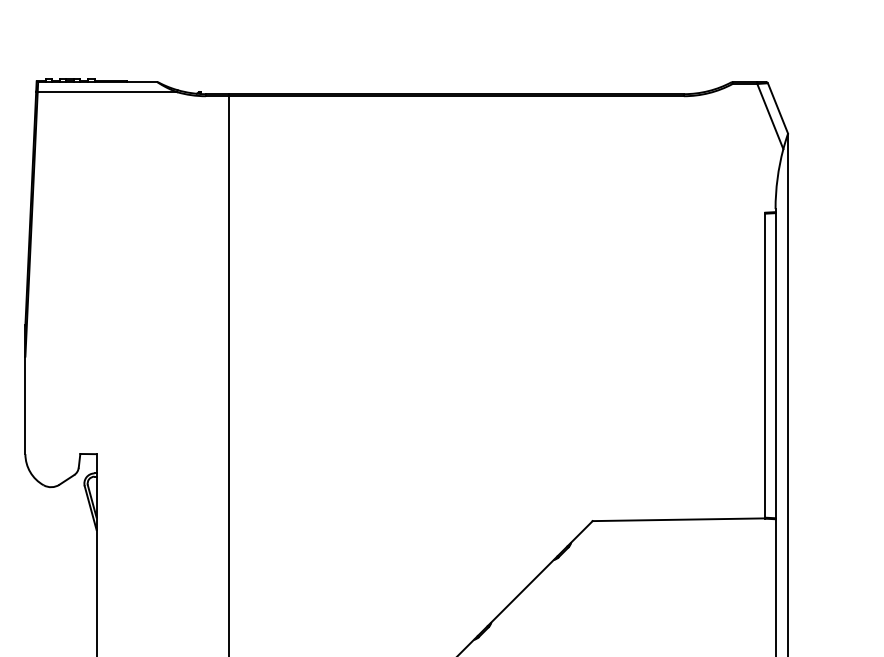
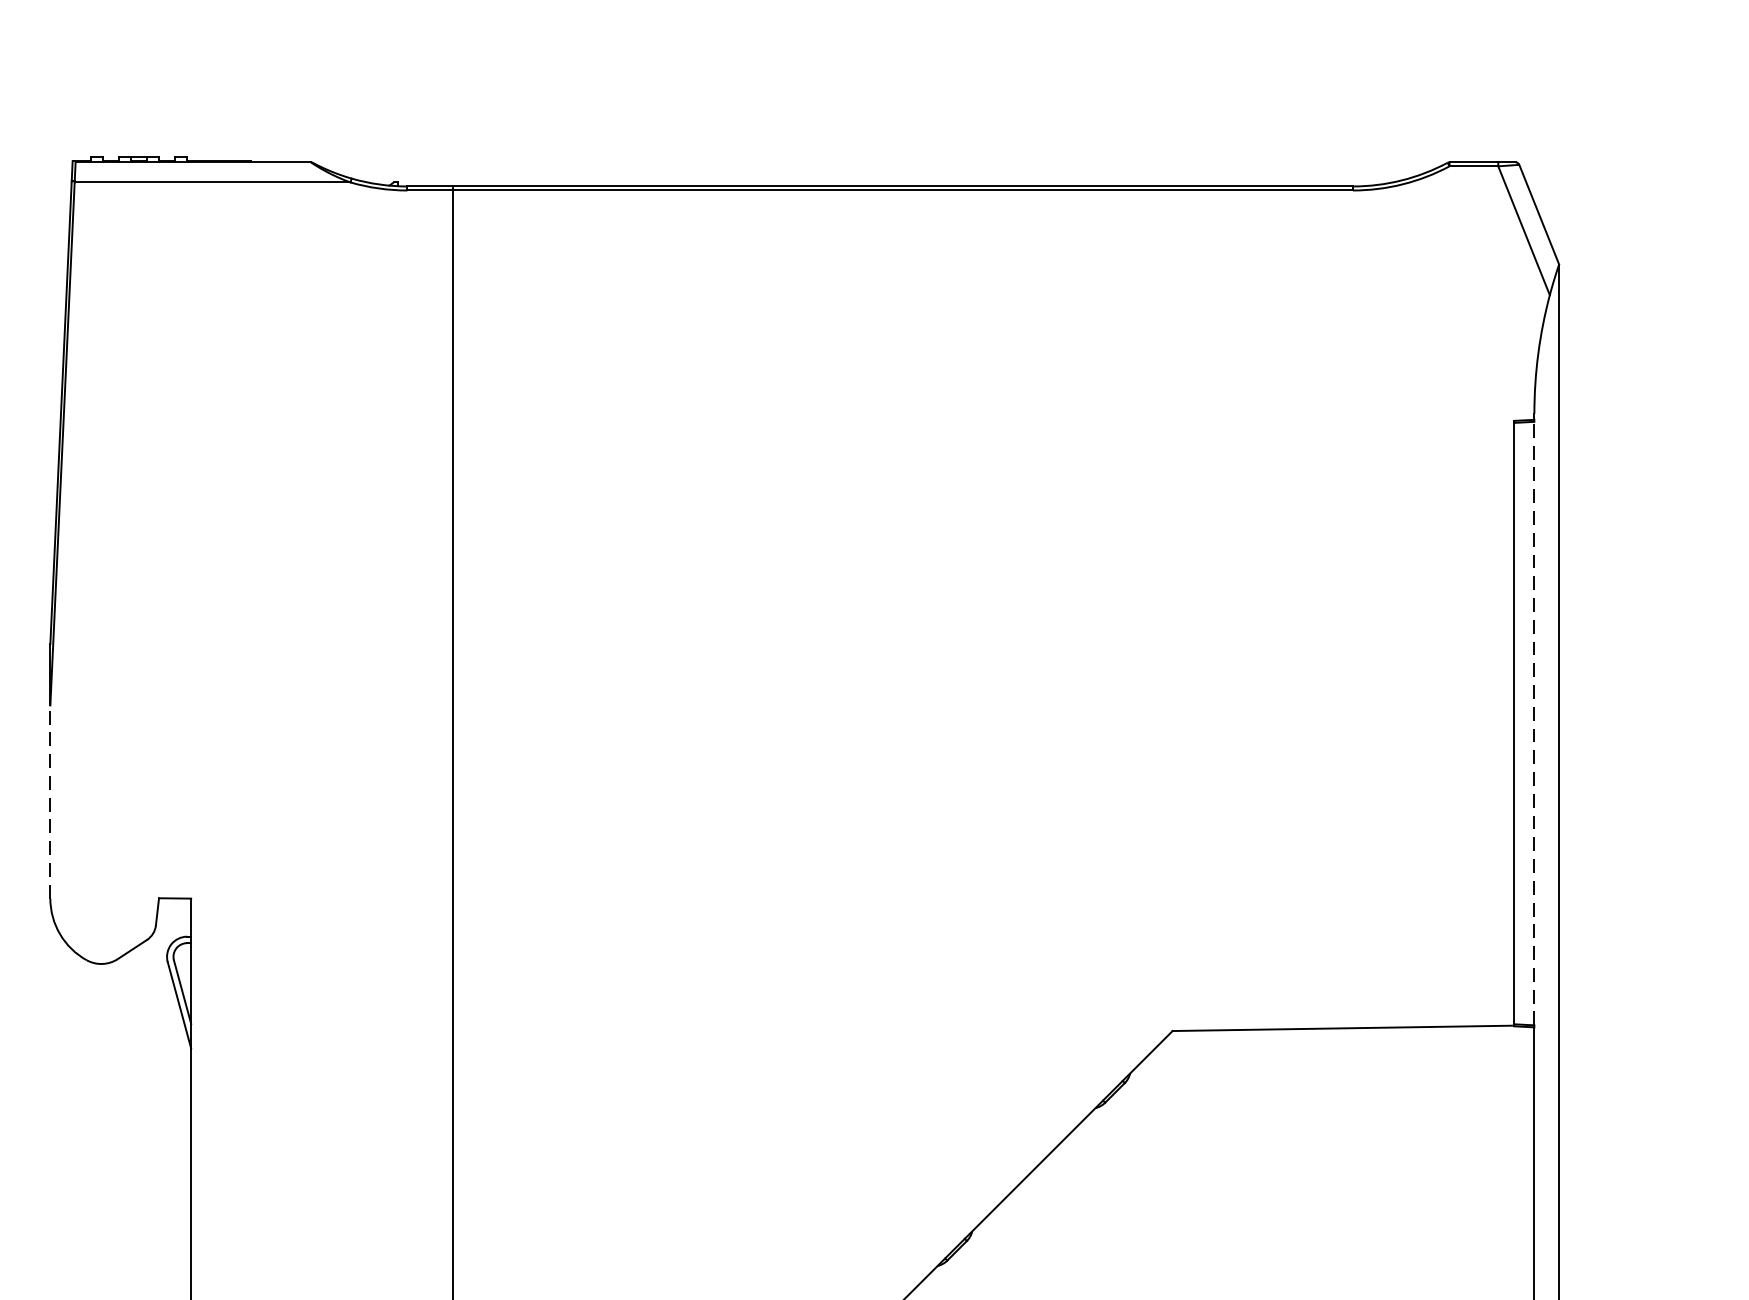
line: (775, 365) -> (1534, 723), solid -> dashed
line: (25, 405) -> (50, 802), solid -> dashed

